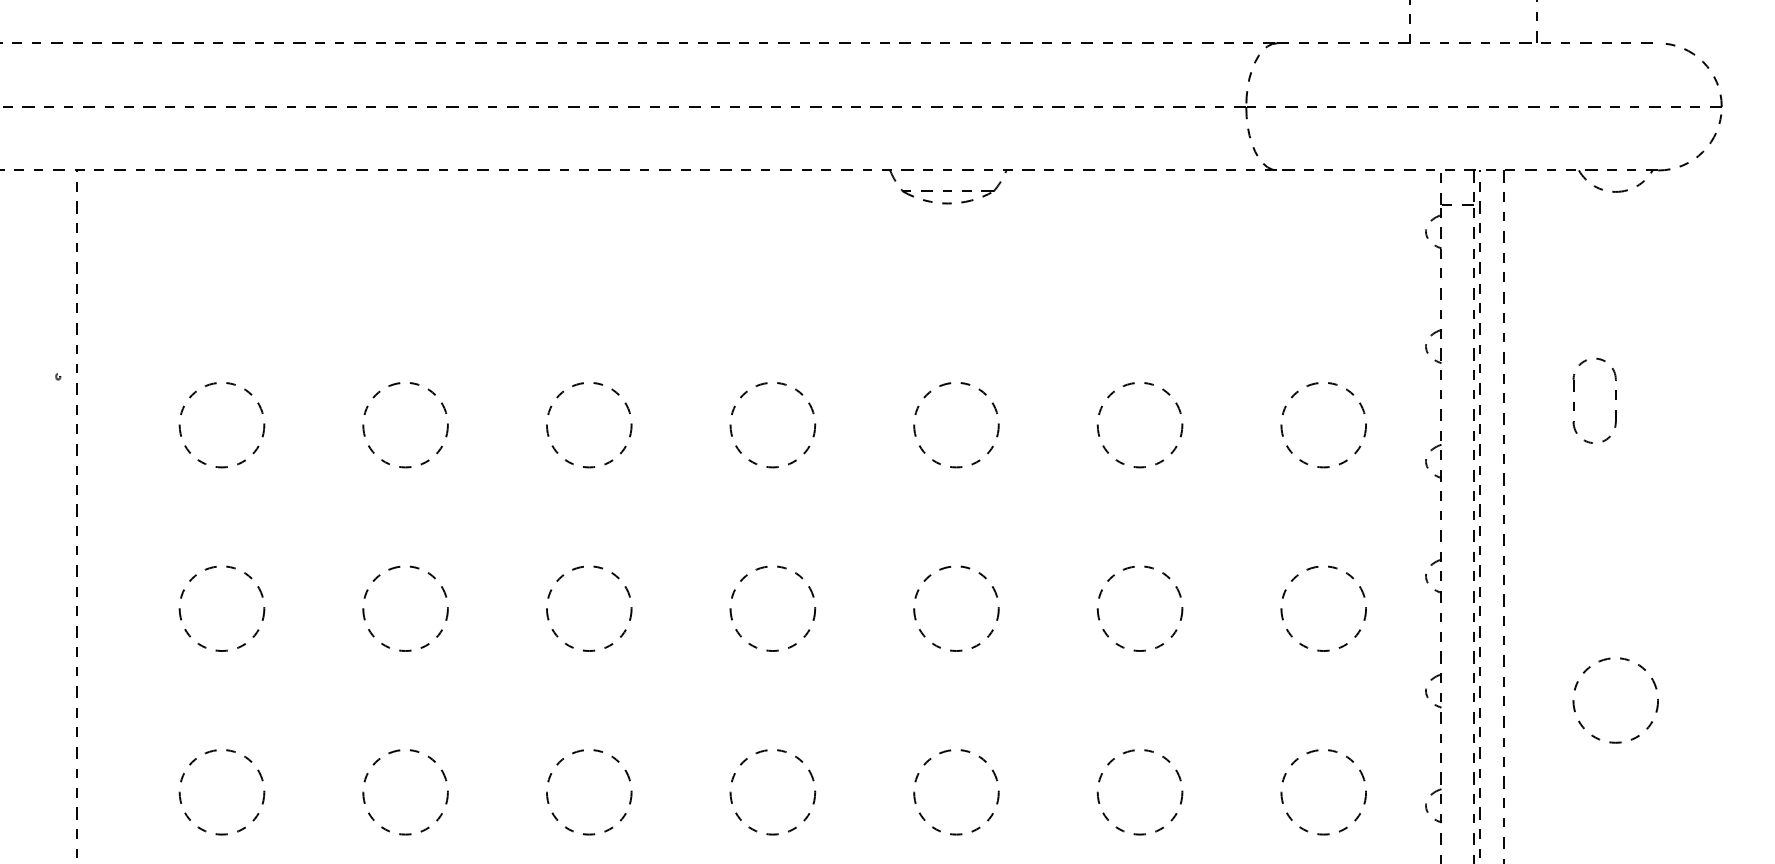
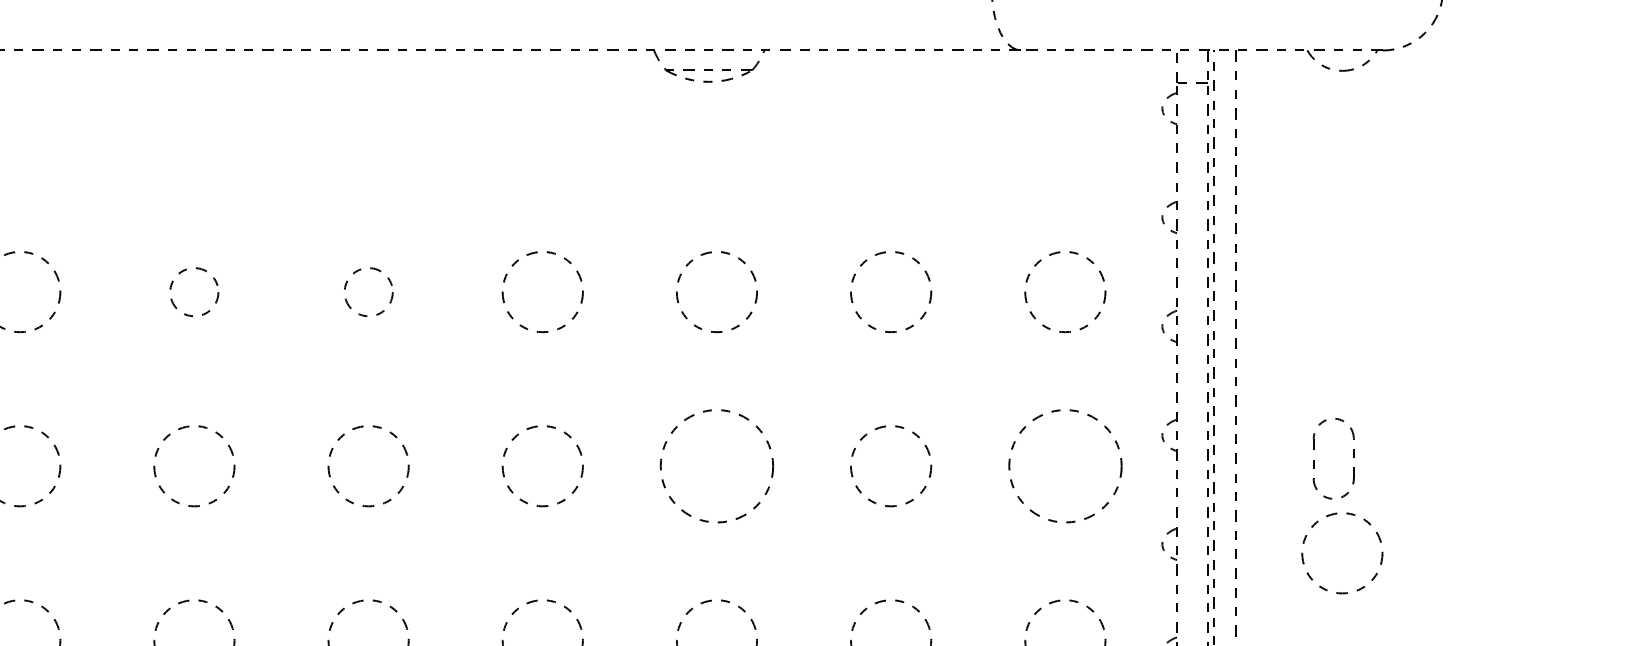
part: (1574, 402) -> (1314, 460), moved
circle: (405, 425) -> (194, 292), size x0.6
circle: (589, 425) -> (368, 292), size x0.6
circle: (956, 608) -> (716, 466), size x1.4
circle: (1323, 608) -> (1065, 466), size x1.4

